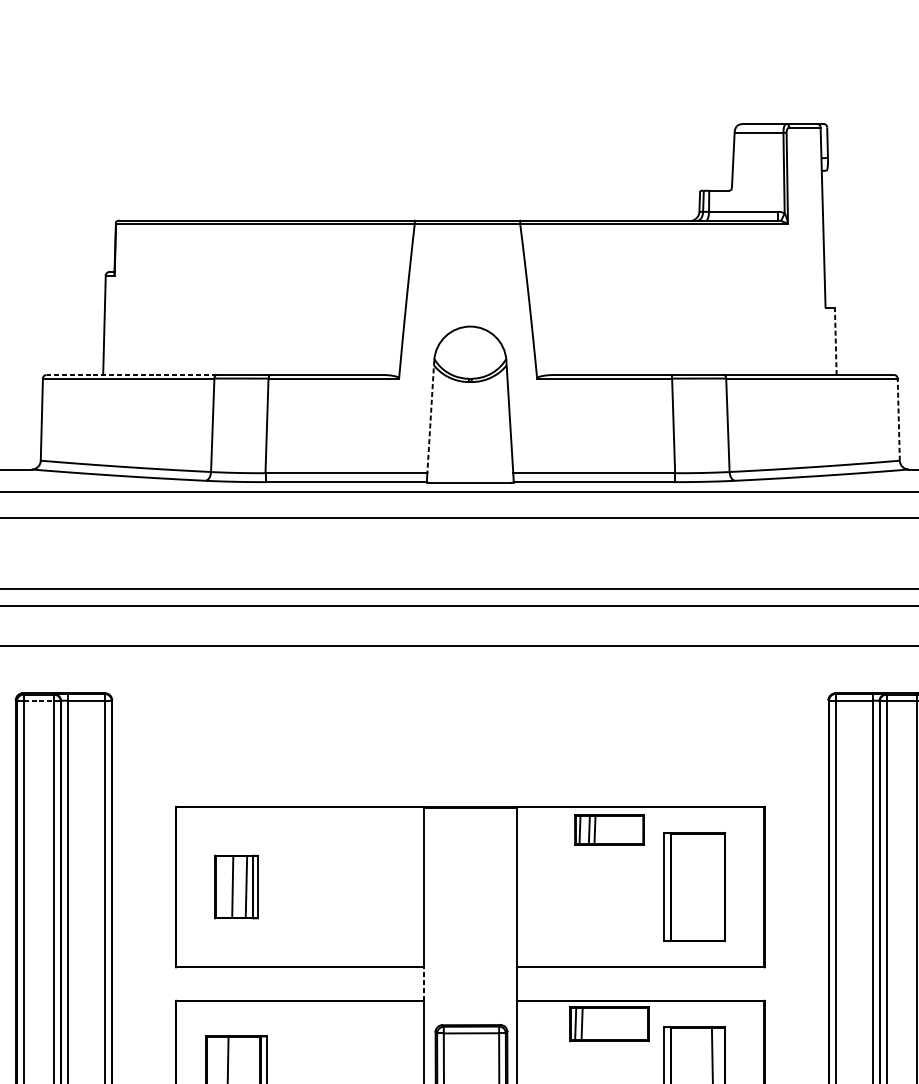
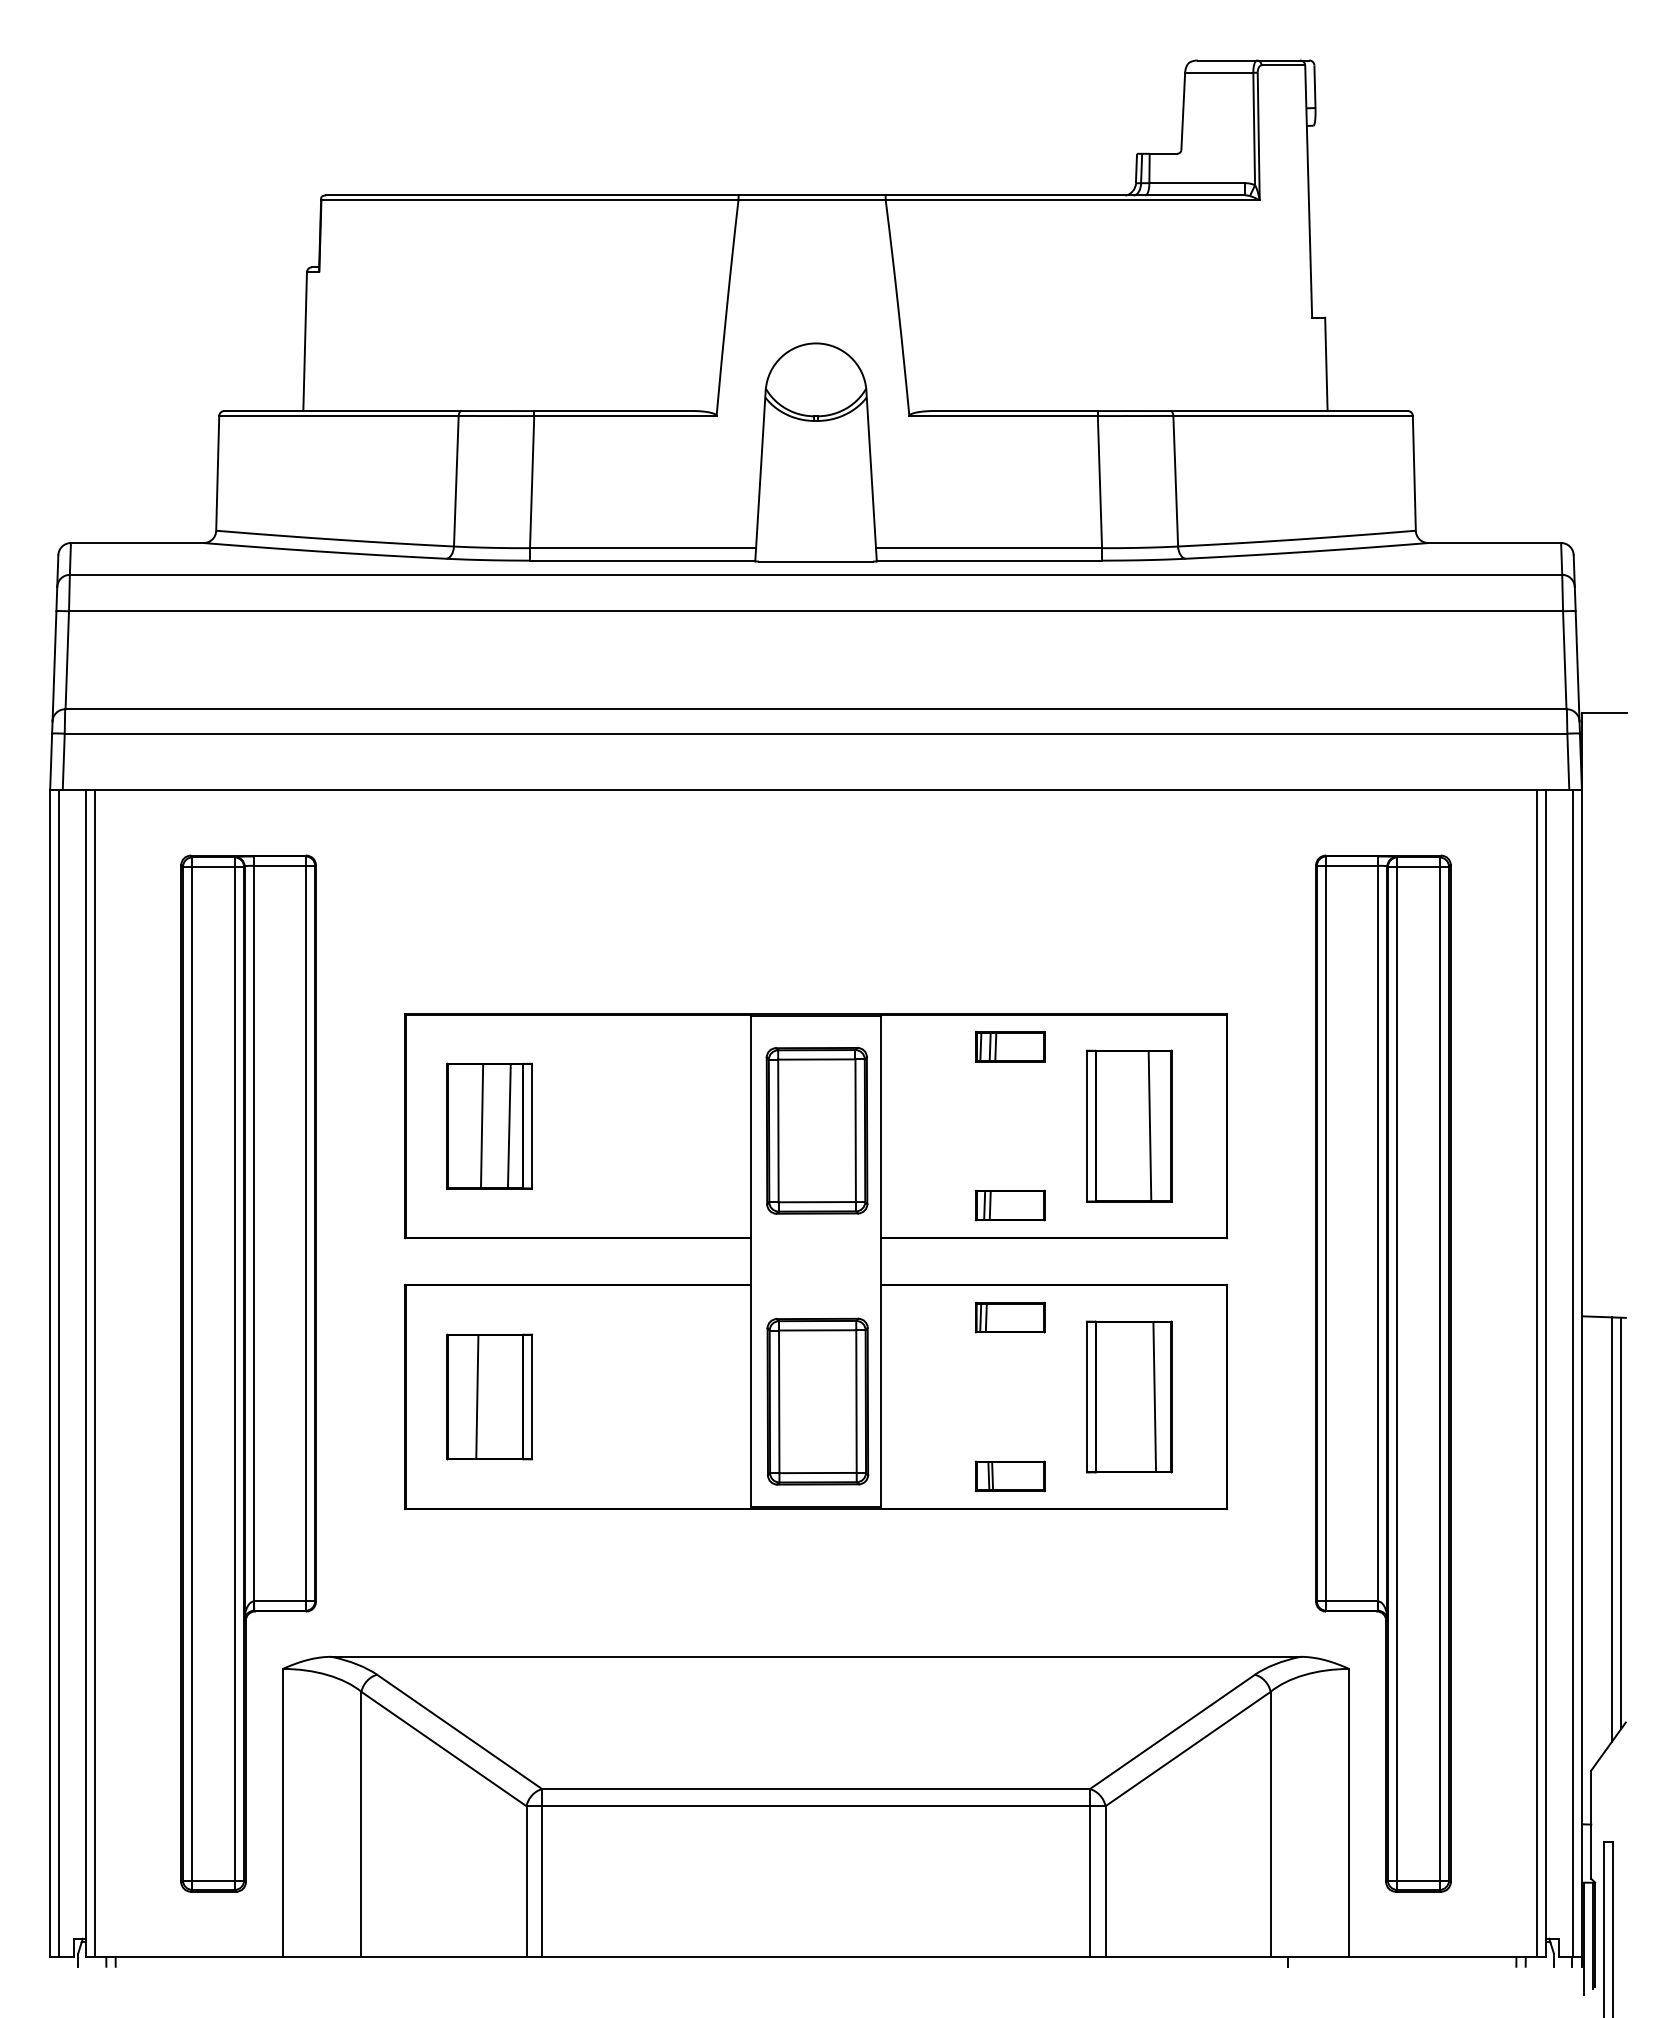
line: (835, 341) -> (1326, 364), dashed -> solid
line: (131, 375) -> (343, 411), dashed -> solid
line: (430, 416) -> (760, 469), dashed -> solid
line: (898, 419) -> (1414, 472), dashed -> solid
line: (39, 701) -> (214, 866), dashed -> solid
part: (608, 830) -> (1009, 1046), size x0.71
part: (236, 886) -> (489, 1125), size x1.43
line: (709, 886) -> (1149, 1125), added
part: (470, 890) -> (816, 1130), added
part: (608, 943) -> (1009, 1205), added
line: (423, 984) -> (750, 1261), dashed -> solid
part: (608, 1024) -> (1009, 1317), size x0.62

